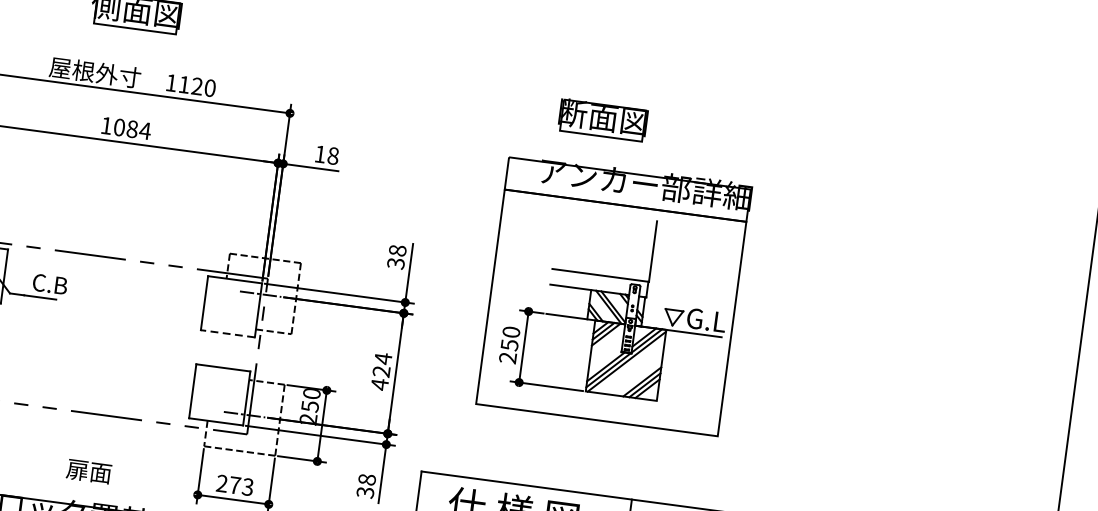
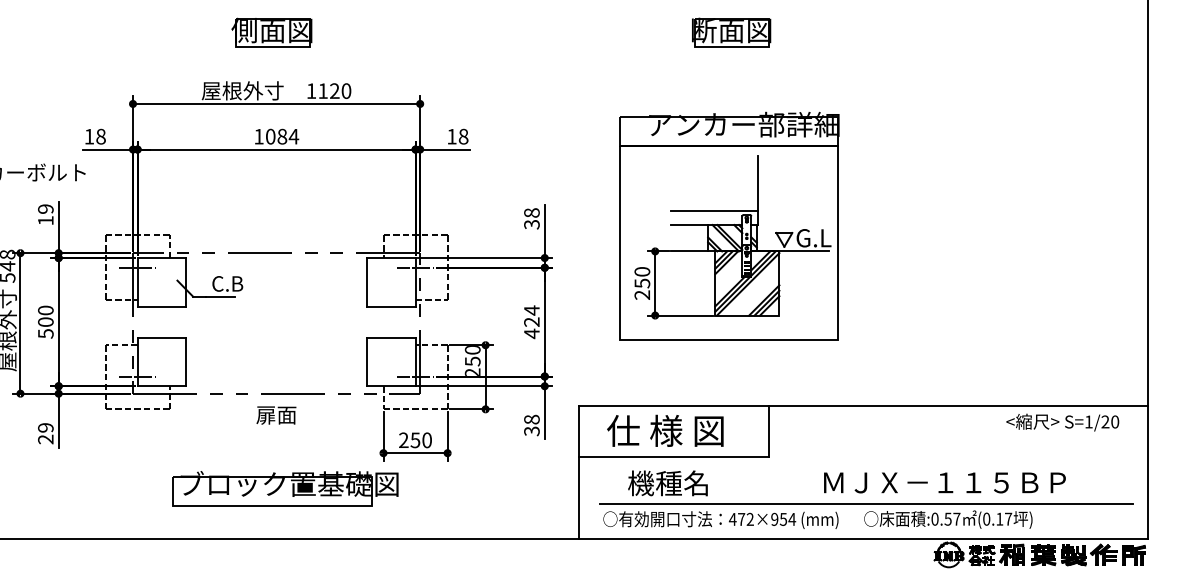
part: (603, 119) -> (731, 32), moved
line: (227, 333) -> (390, 306), dashed -> solid
text: (89, 471) -> (276, 415), moved
text: (240, 486) -> (420, 440), 273 -> 250

